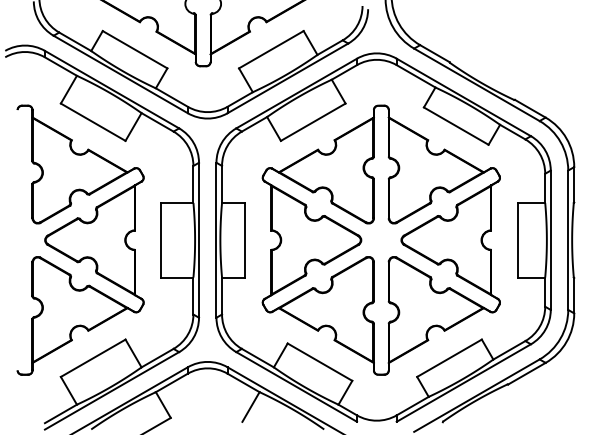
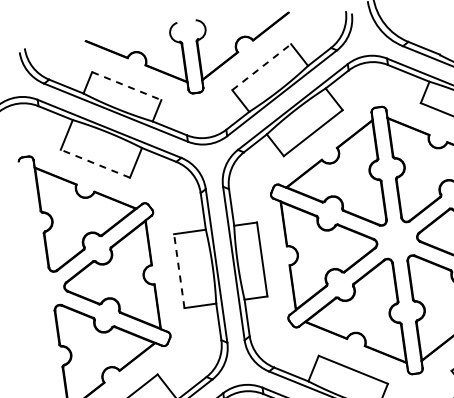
line: (135, 49) -> (127, 85), solid -> dashed
line: (271, 49) -> (261, 66), solid -> dashed
line: (92, 121) -> (94, 163), solid -> dashed
line: (161, 239) -> (179, 270), solid -> dashed

